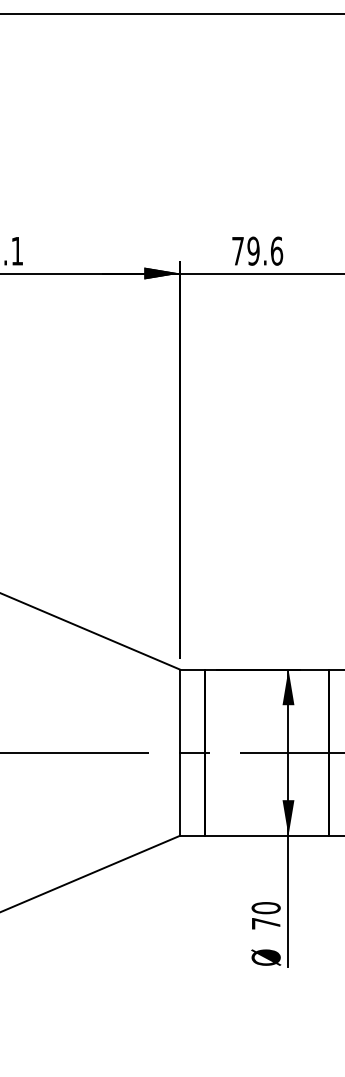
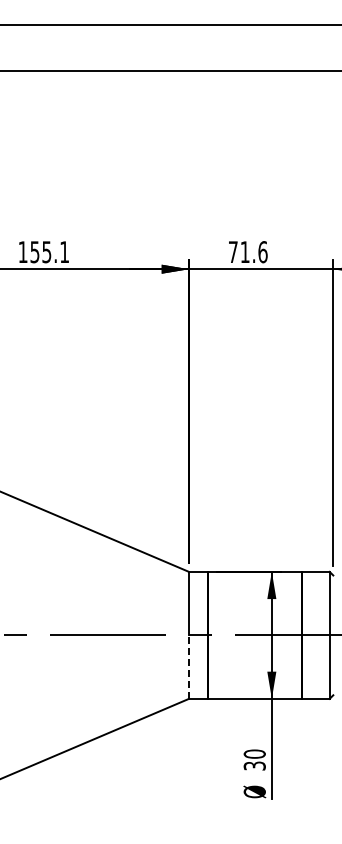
text: (252, 251) -> (244, 252), 79.6 -> 71.6
line: (179, 794) -> (188, 667), solid -> dashed
text: (265, 922) -> (254, 765), 70 -> 30

